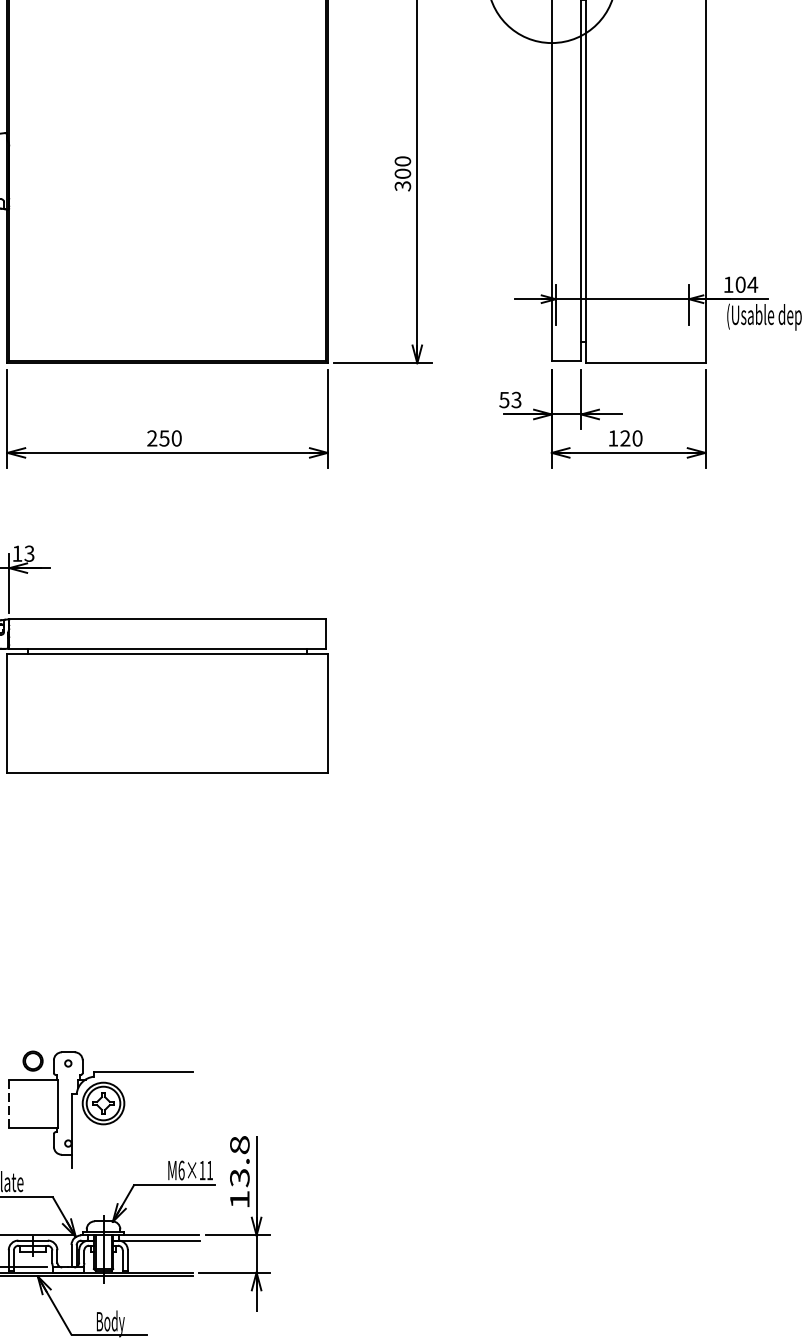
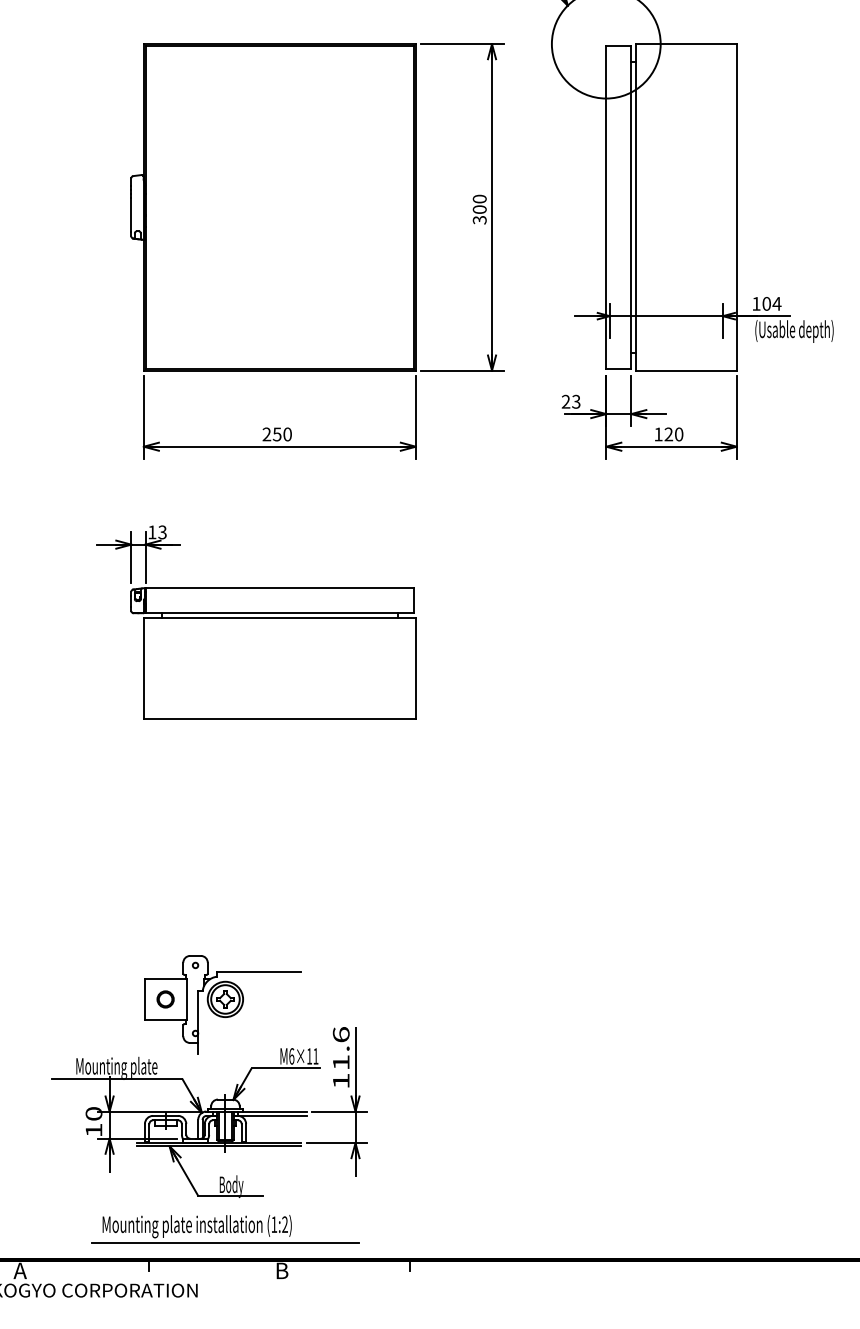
text: (503, 399) -> (565, 401), 53 -> 23
circle: (32, 1061) -> (165, 999), moved
line: (8, 1102) -> (144, 998), dashed -> solid
text: (238, 1161) -> (340, 1048), 13.8 -> 11.6

